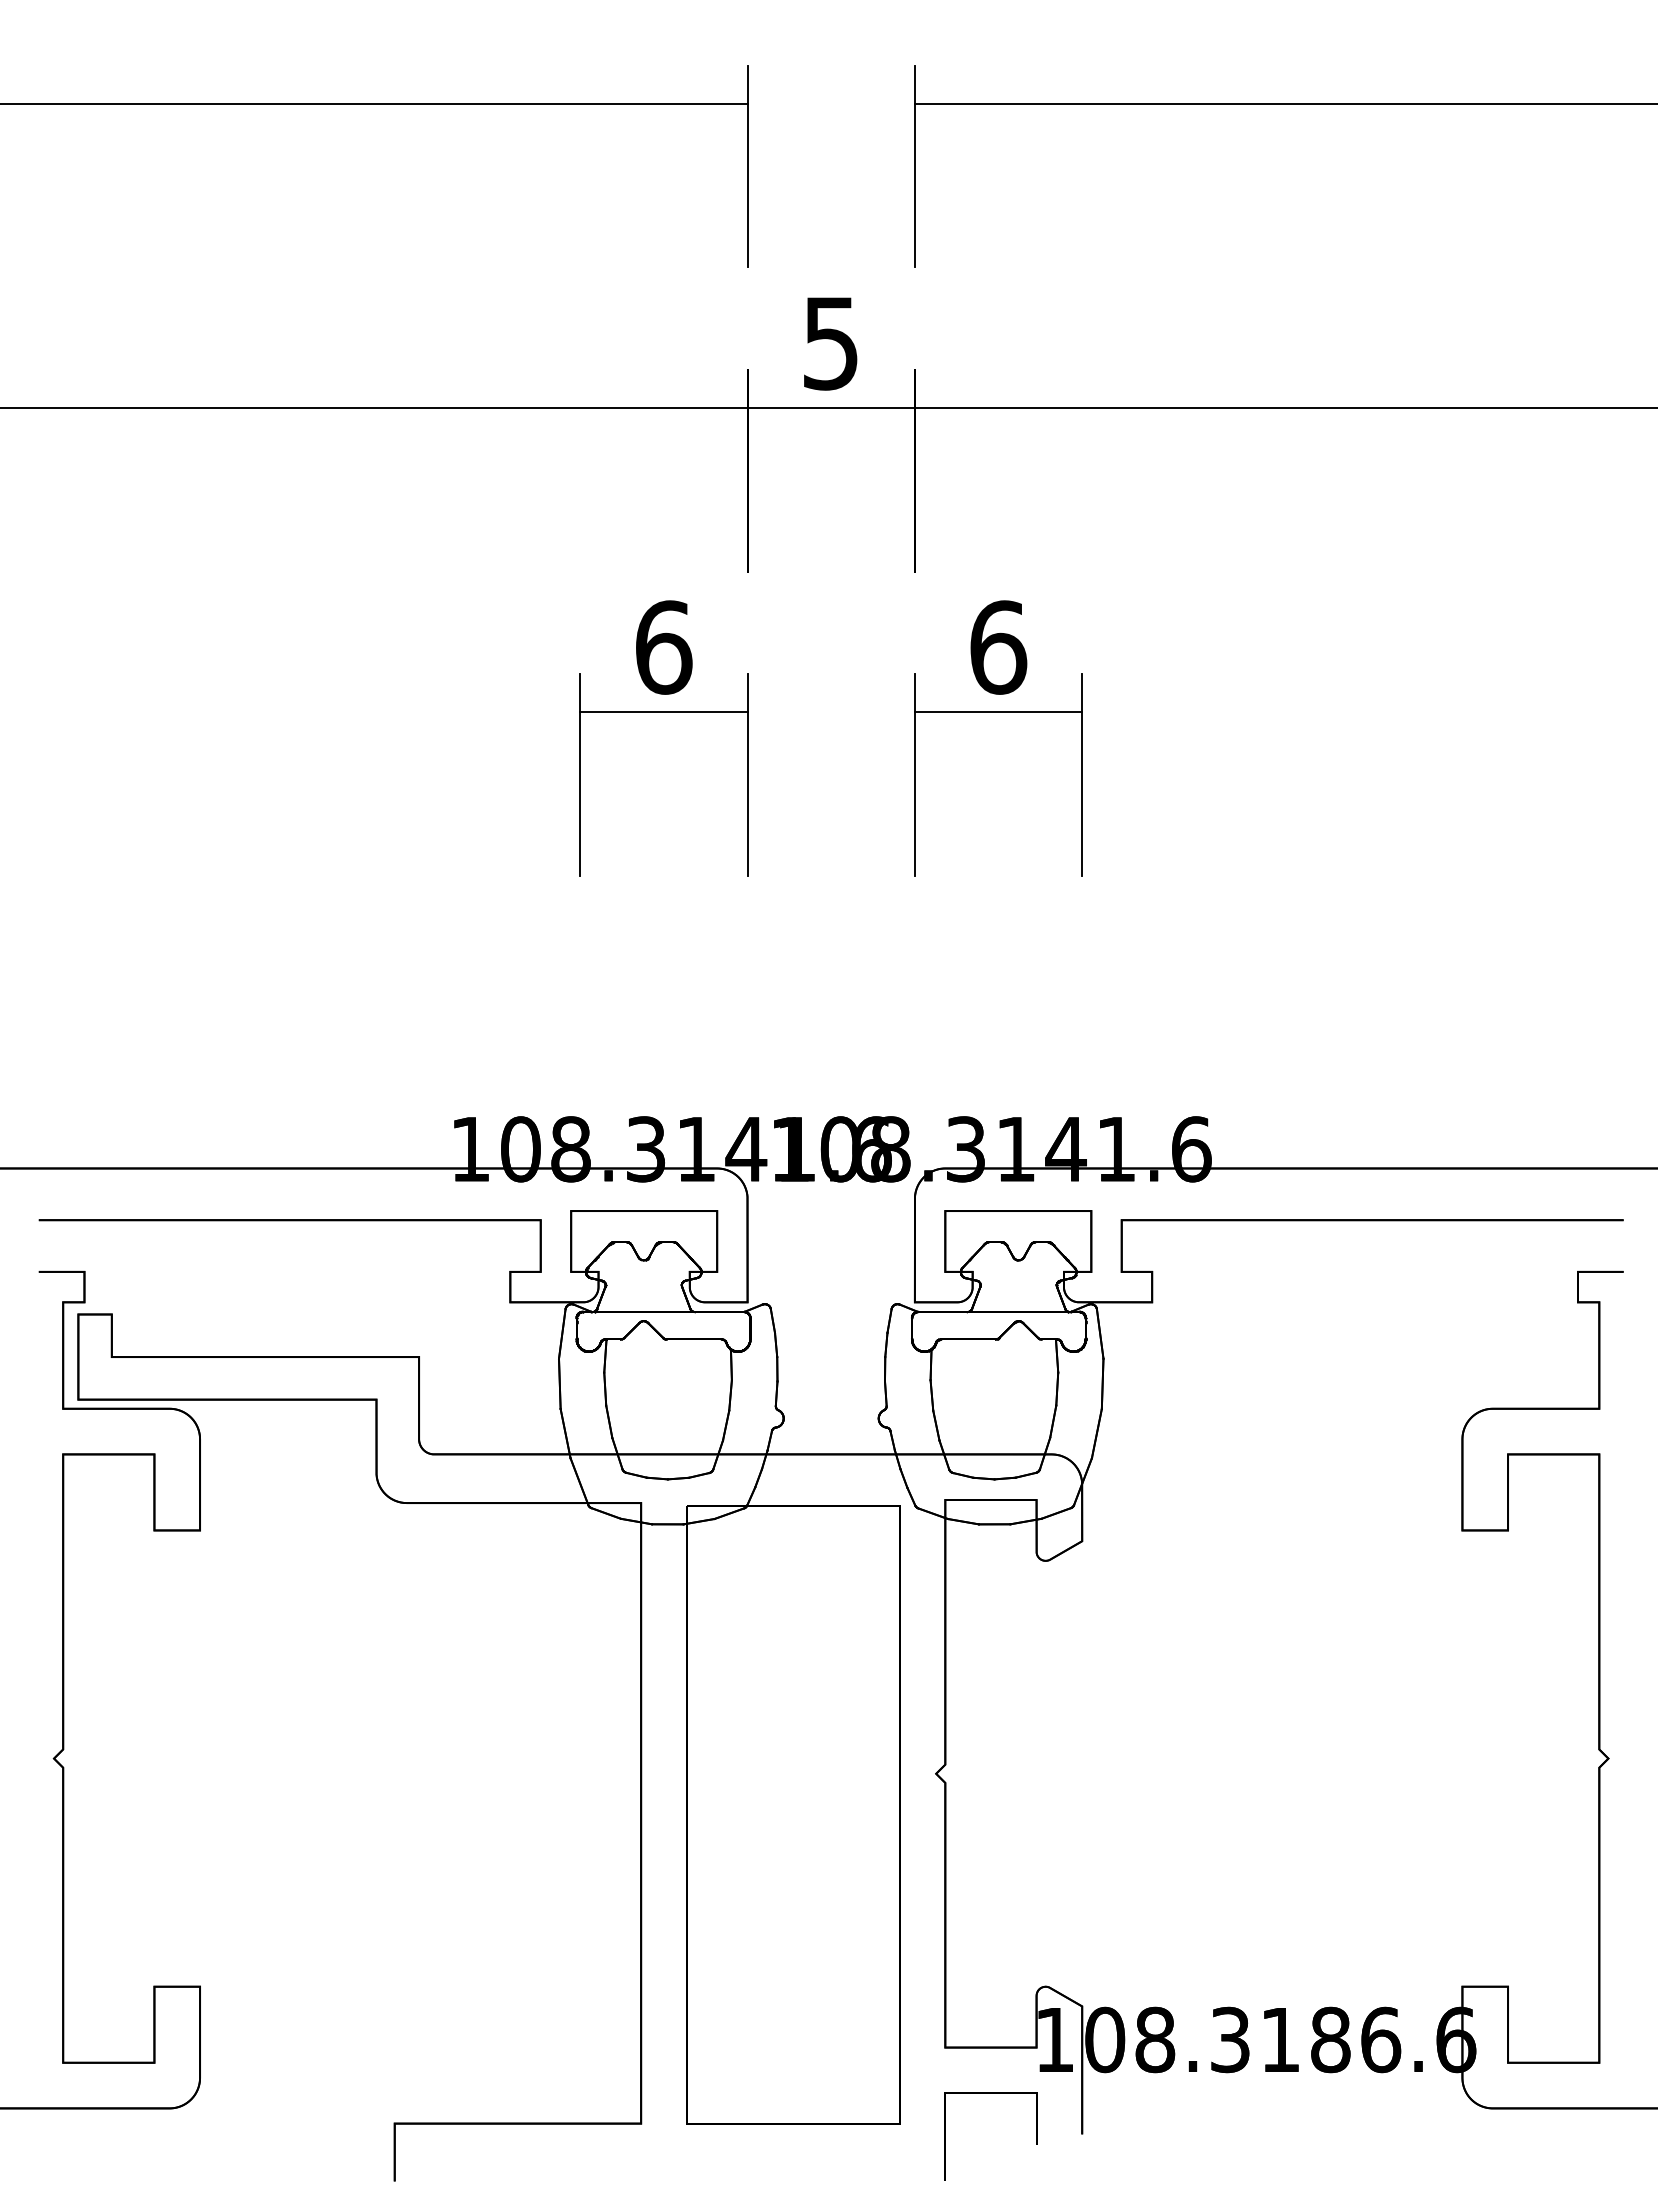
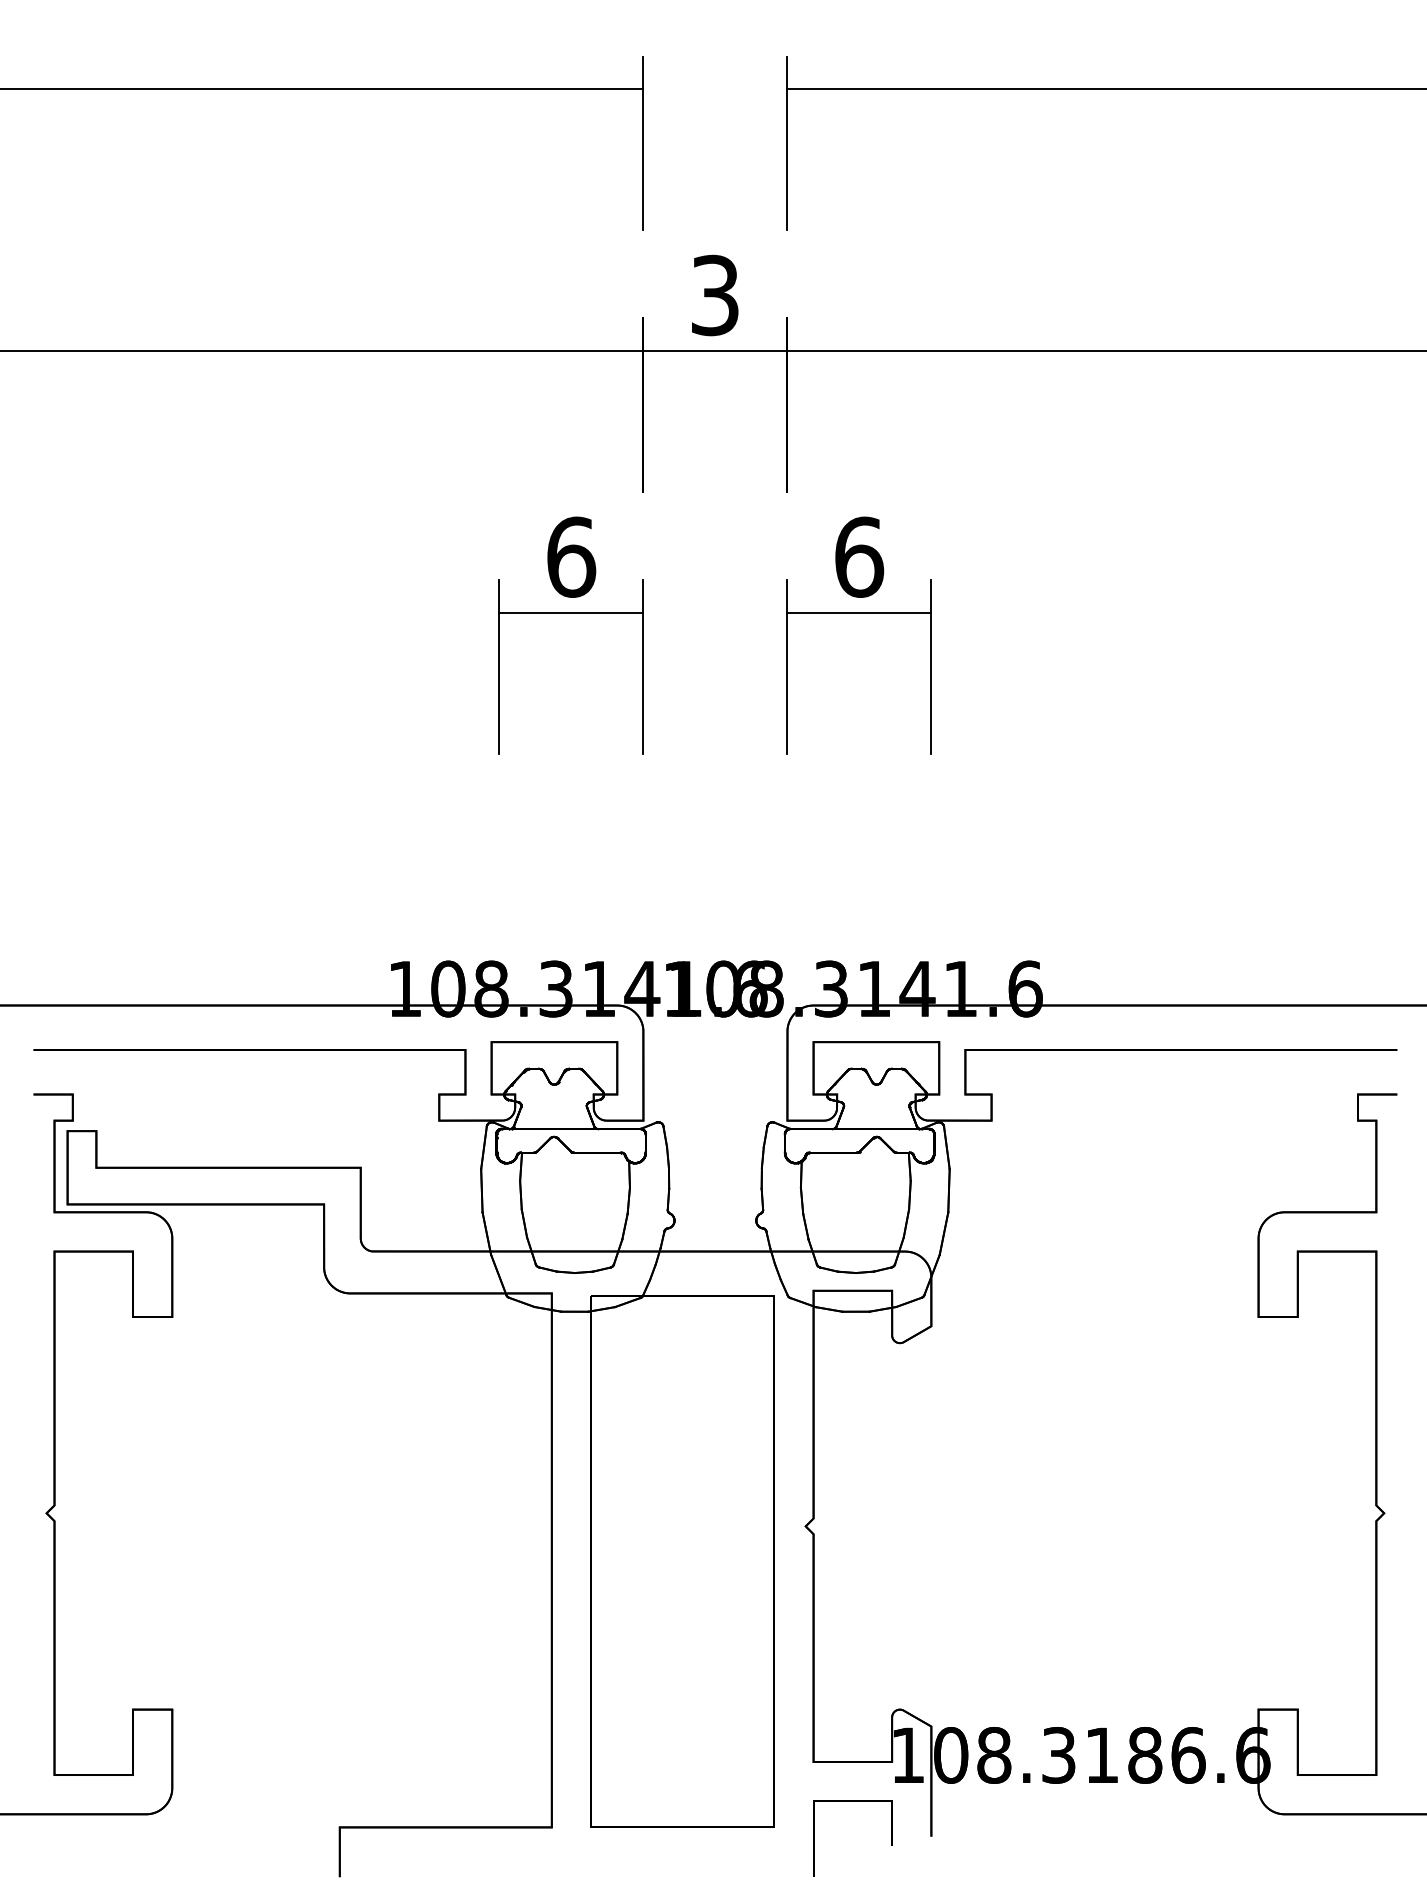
text: (830, 343) -> (714, 295), 5 -> 3

